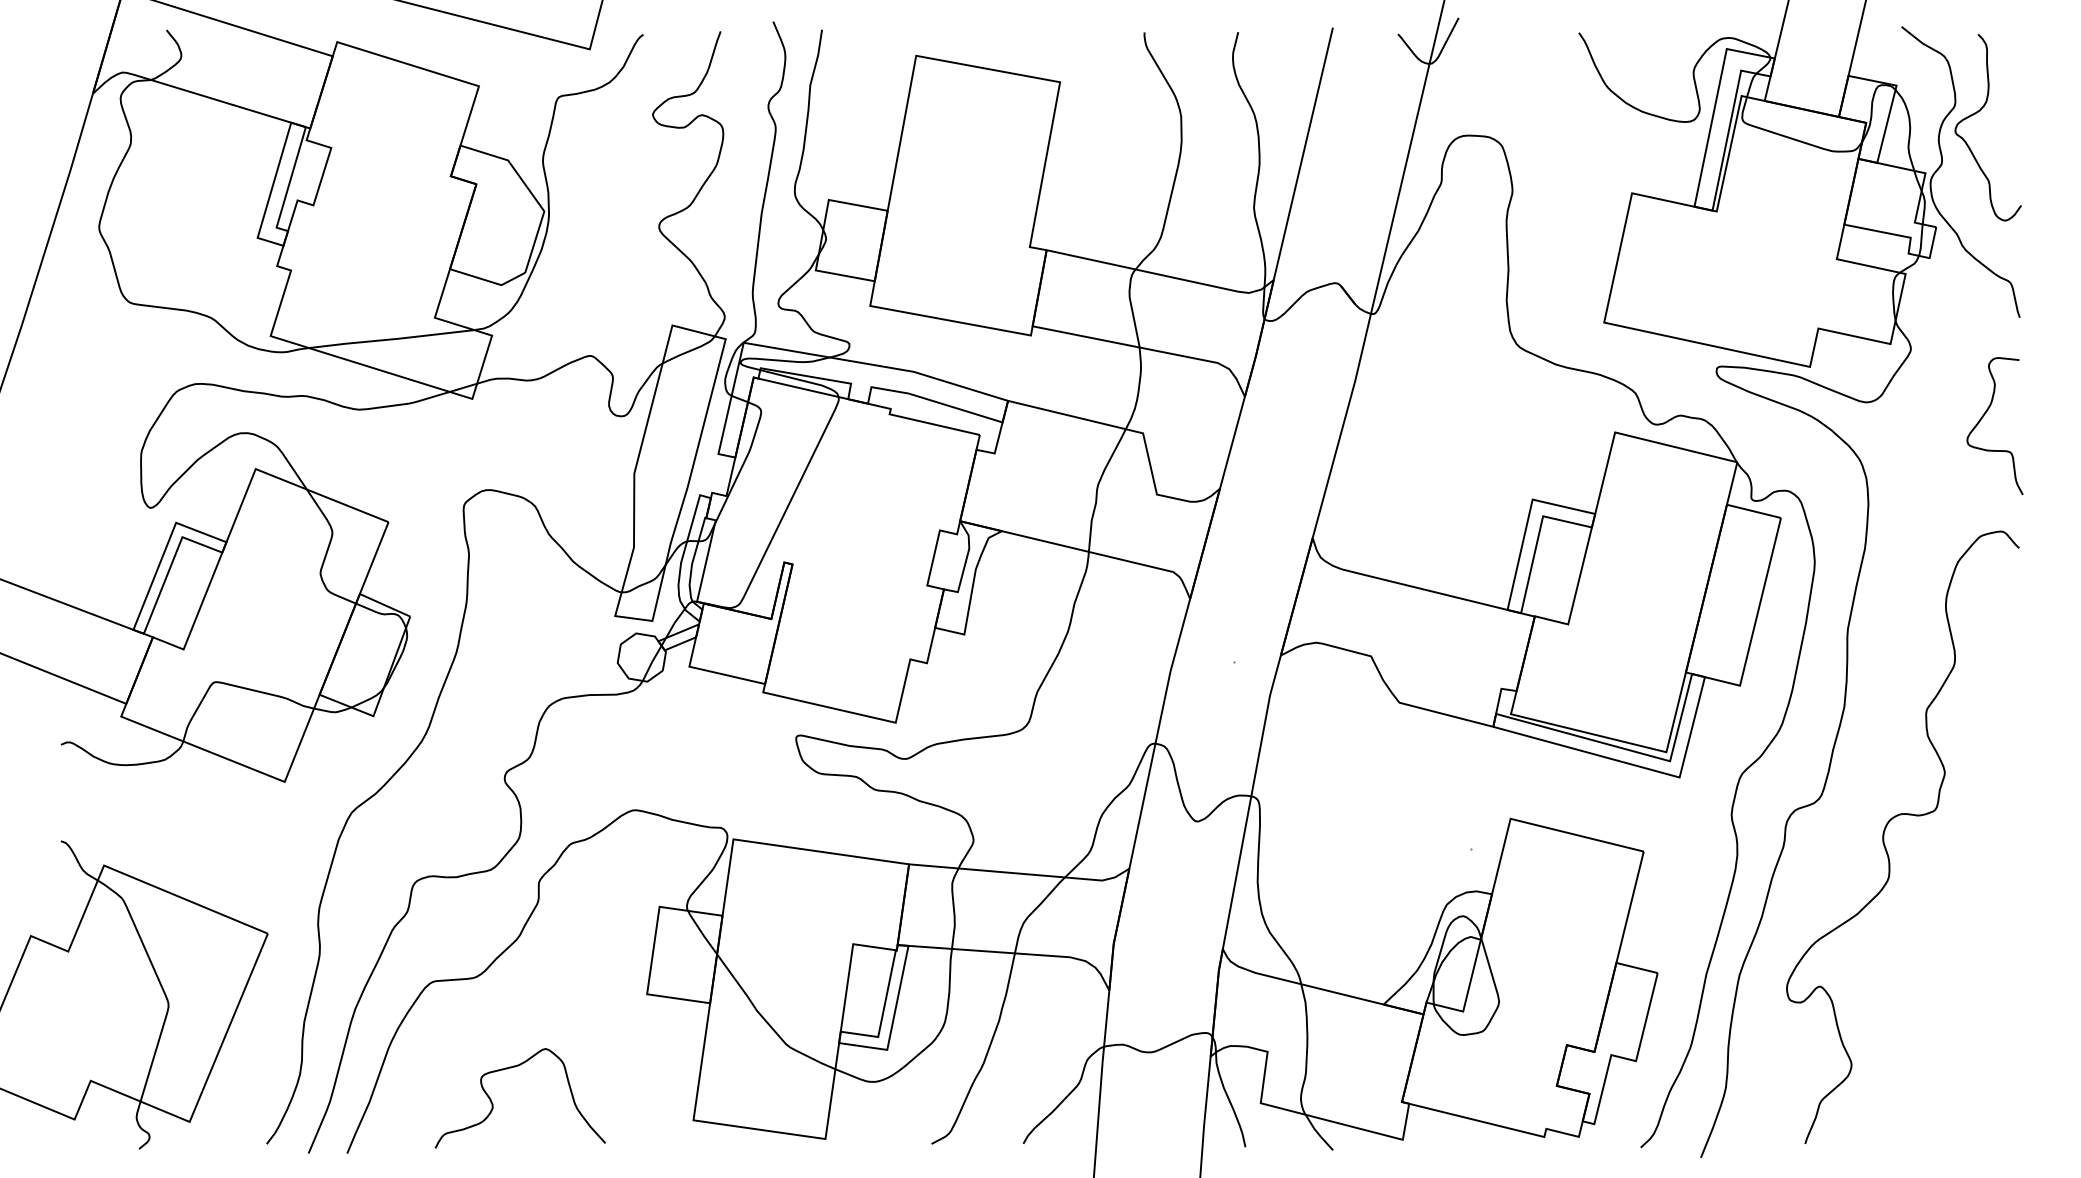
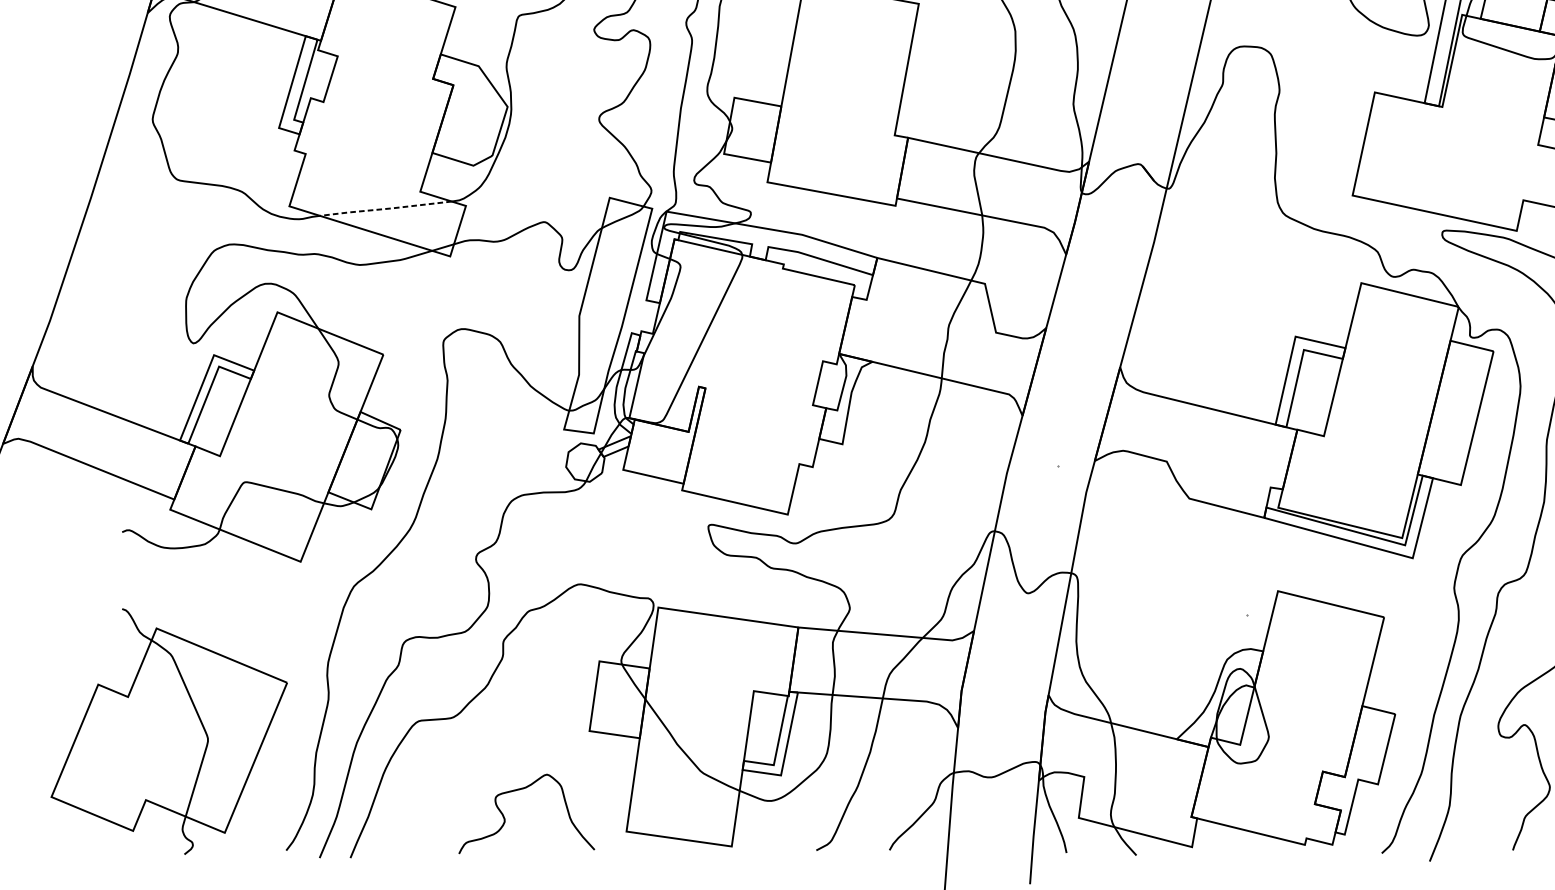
line: (391, 339) -> (385, 209), solid -> dashed
curve: (493, 1103) -> (505, 818), moved

